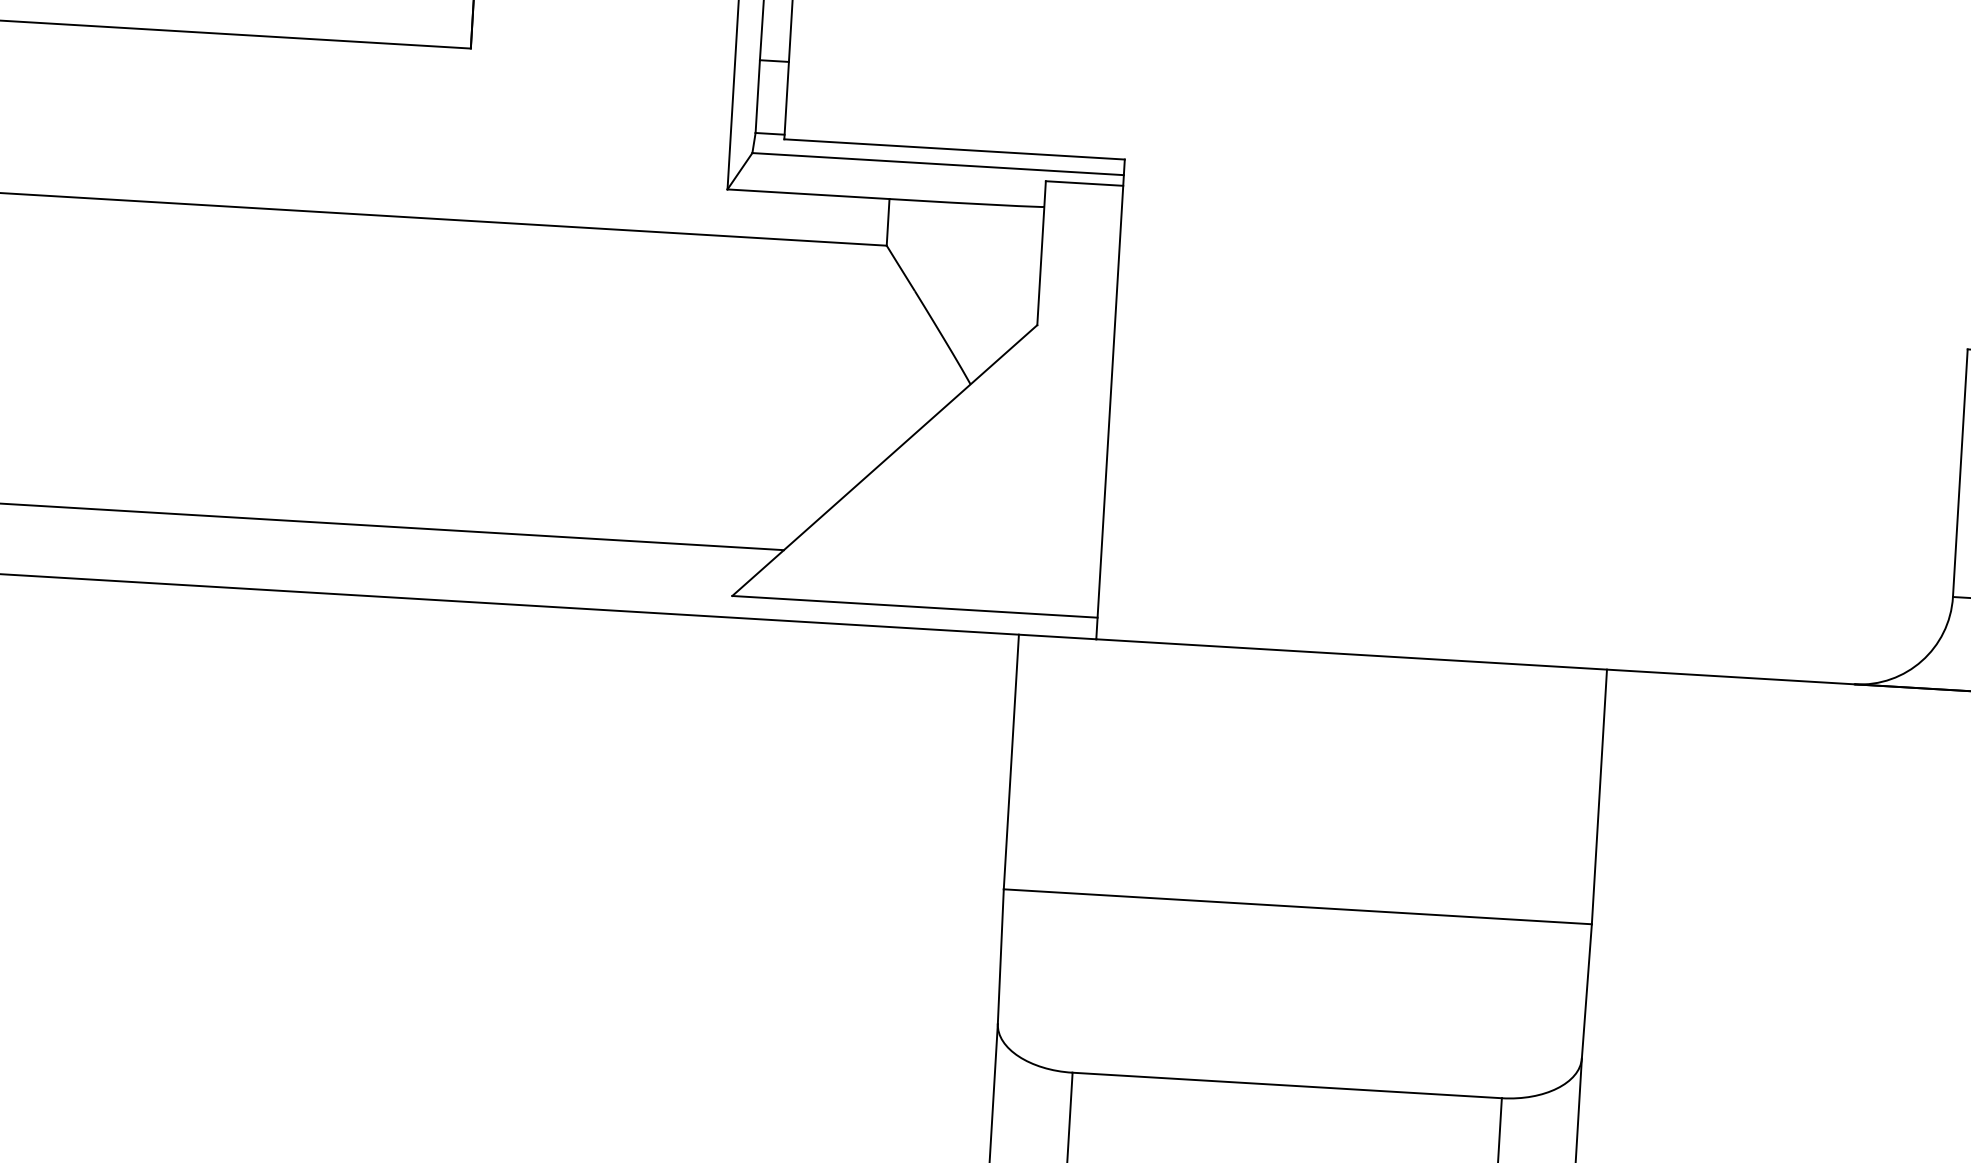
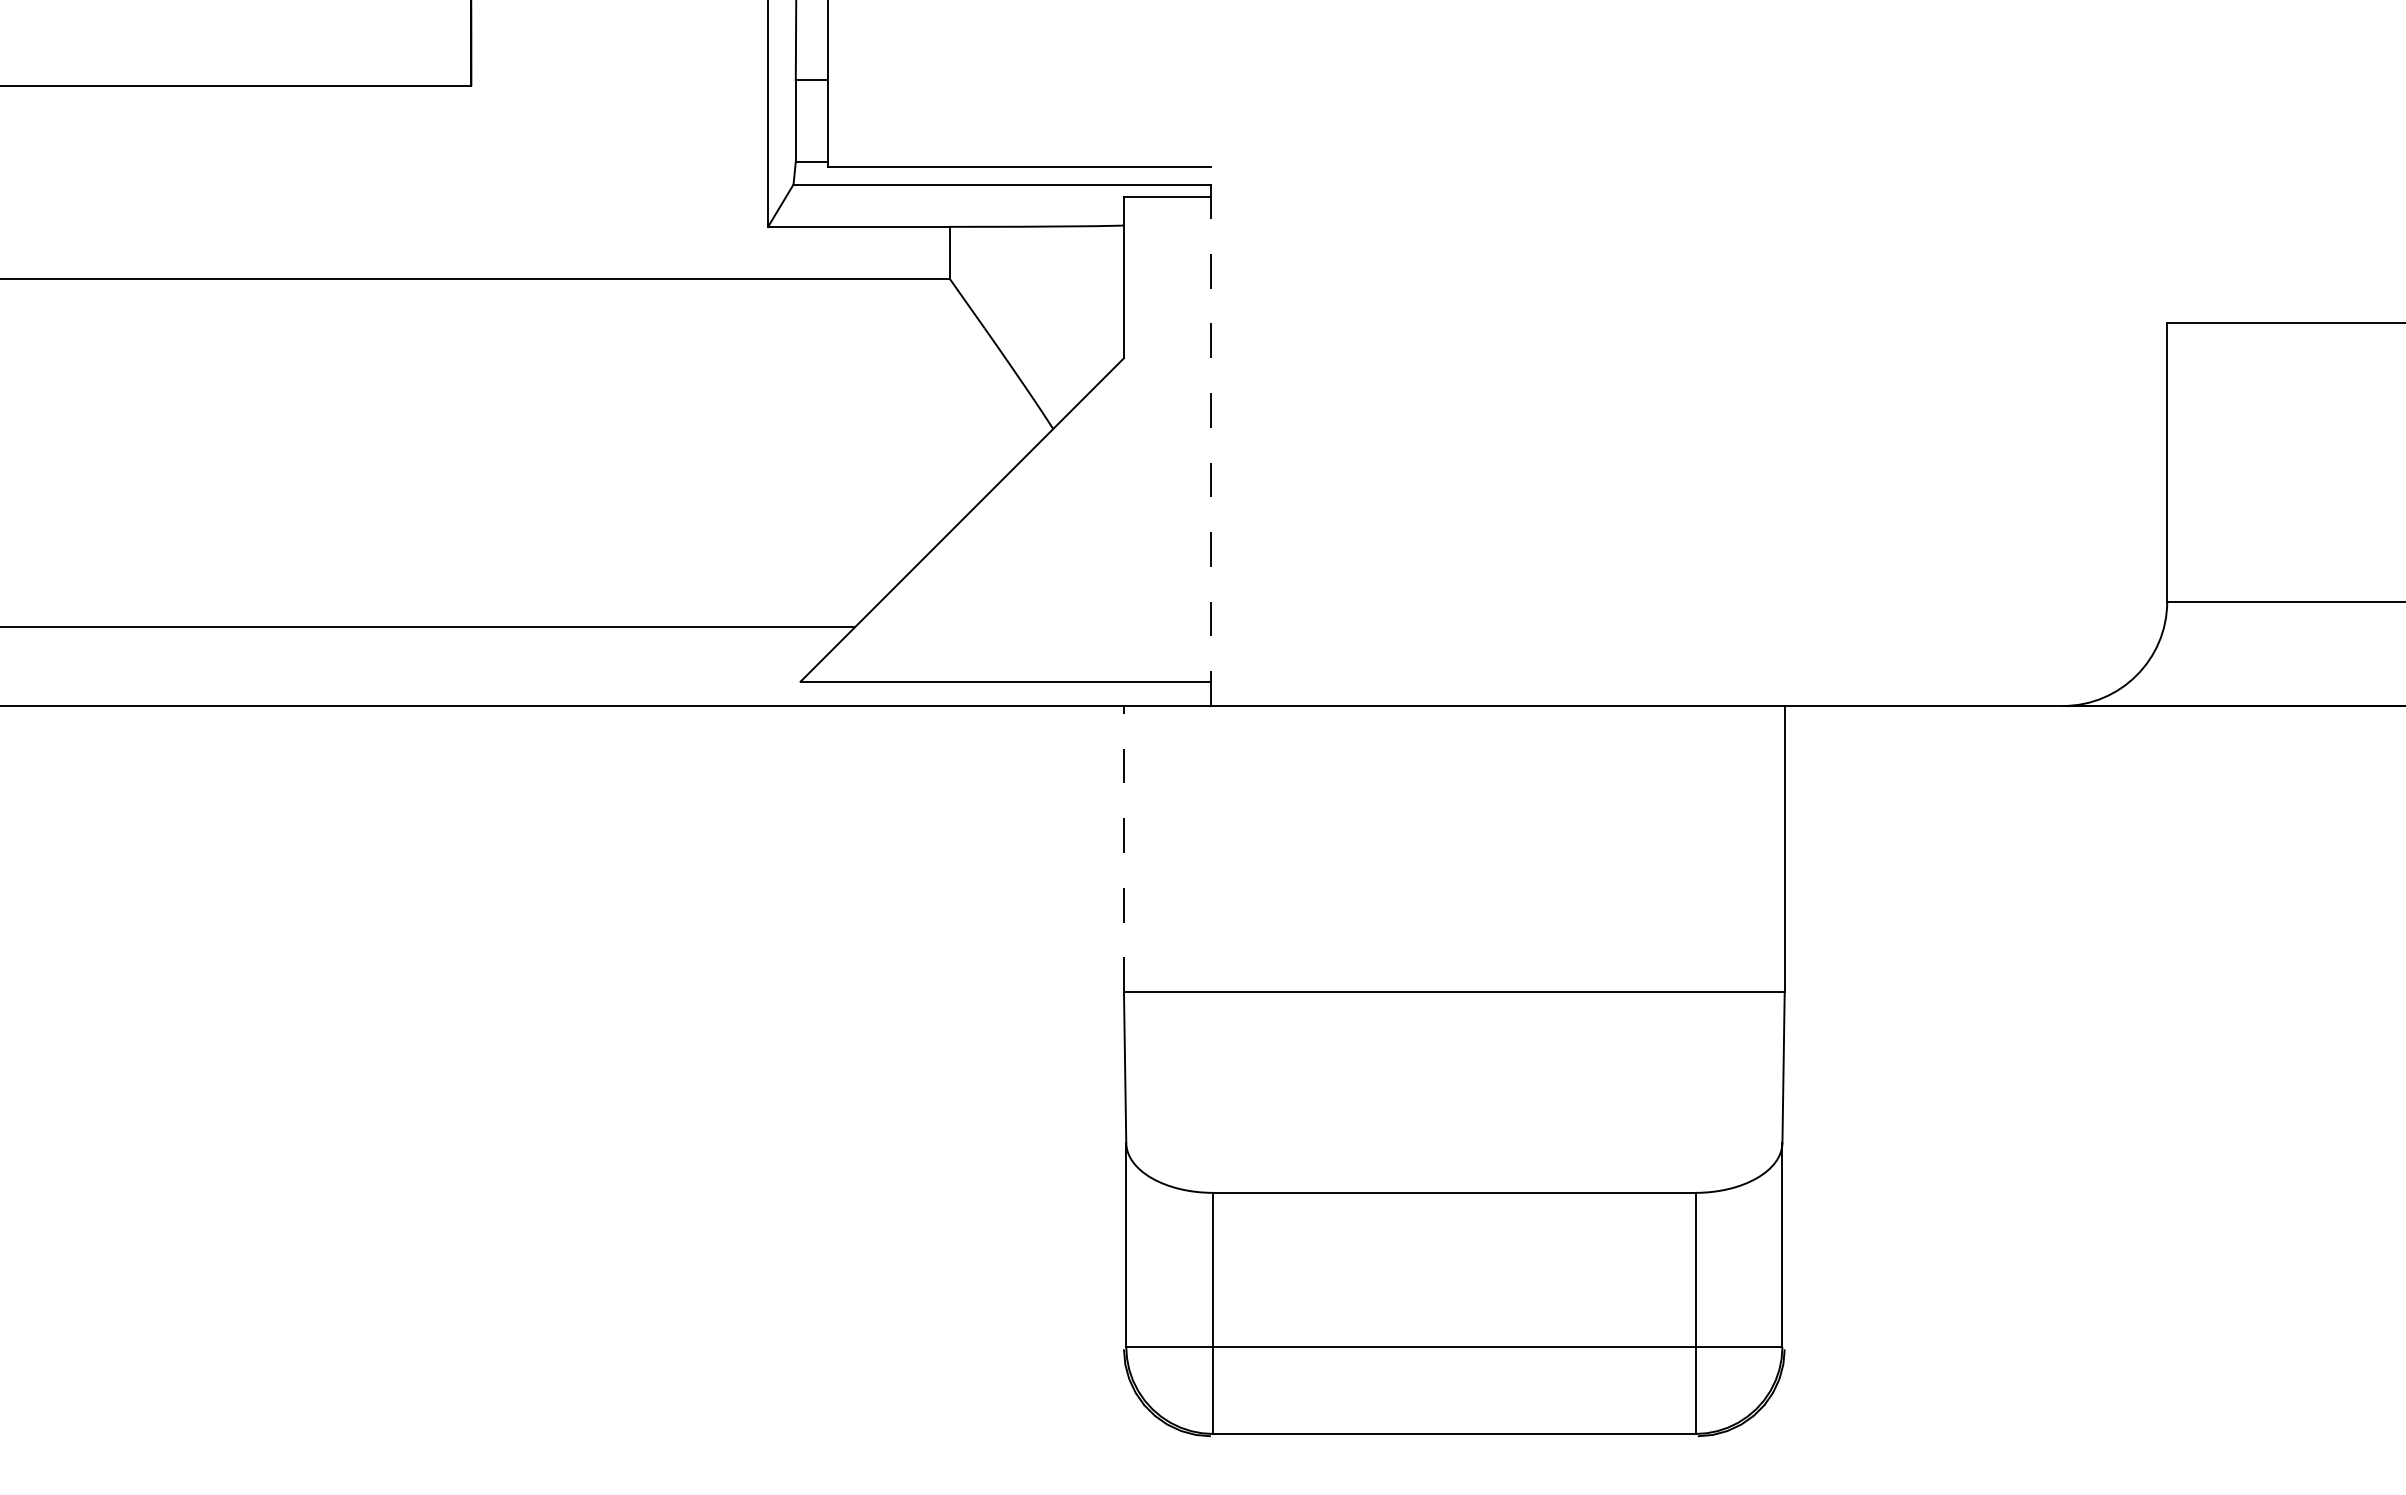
line: (1110, 399) -> (1210, 436), solid -> dashed
line: (1010, 761) -> (1123, 848), solid -> dashed

